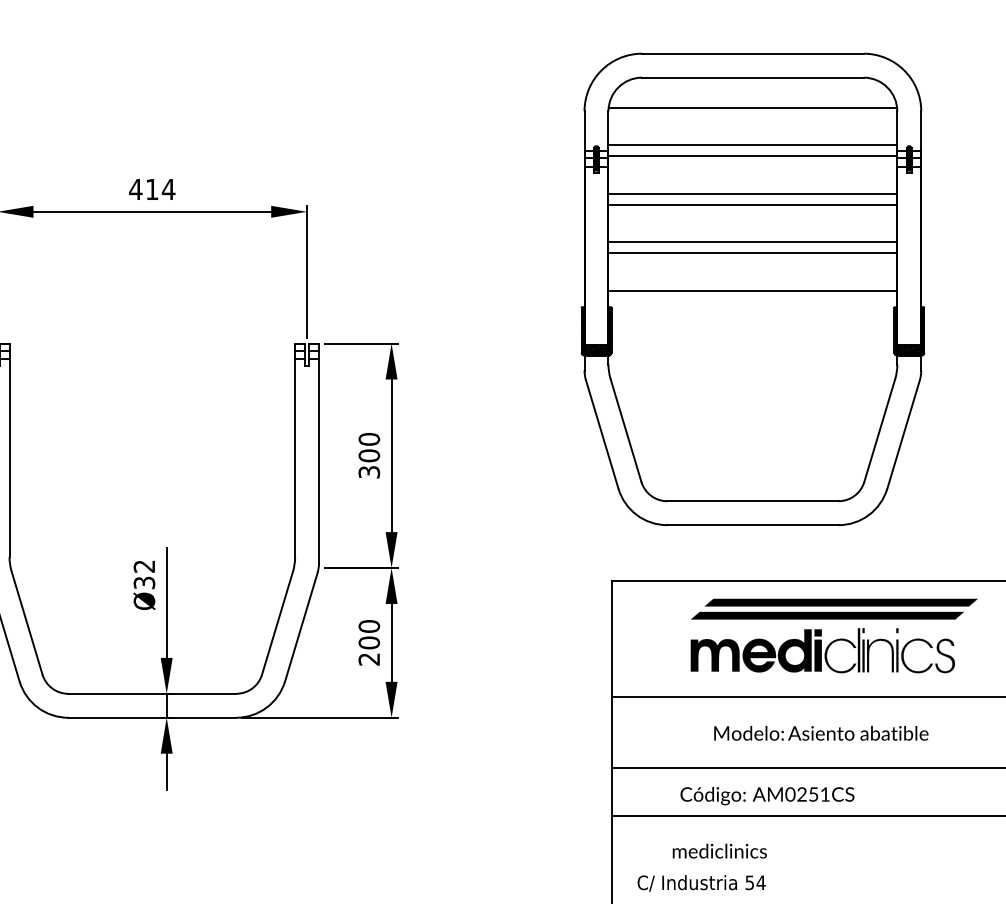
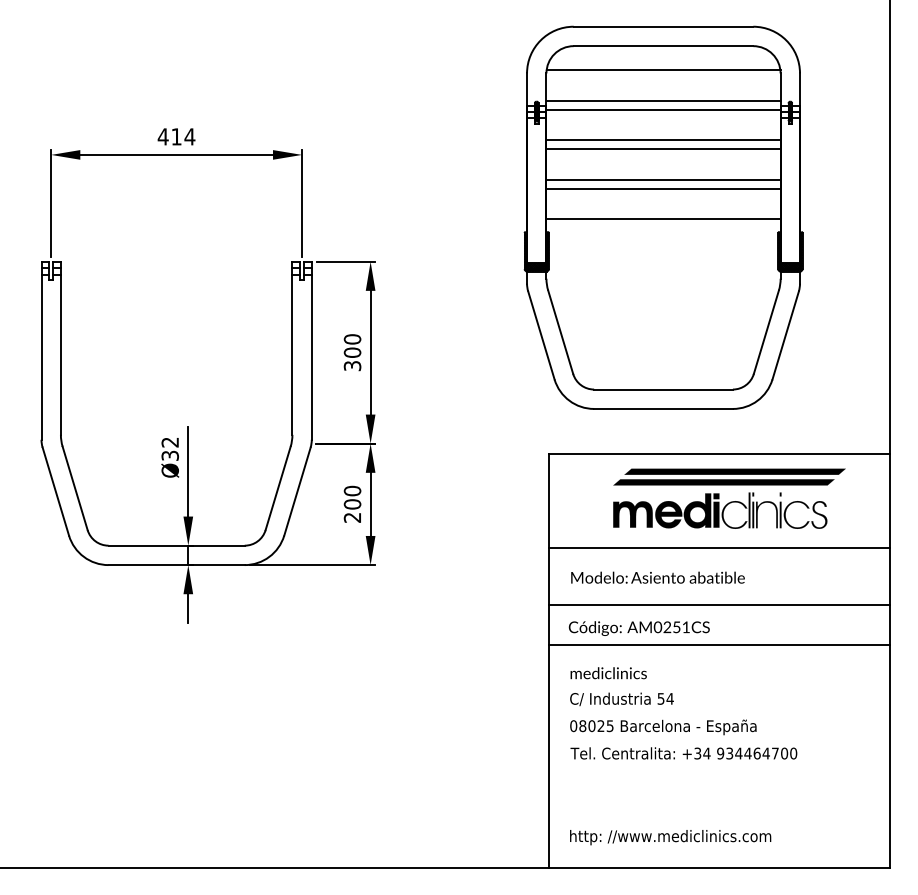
text: (820, 733) -> (657, 577), moved
text: (766, 795) -> (638, 628), moved
text: (719, 851) -> (608, 673), moved

